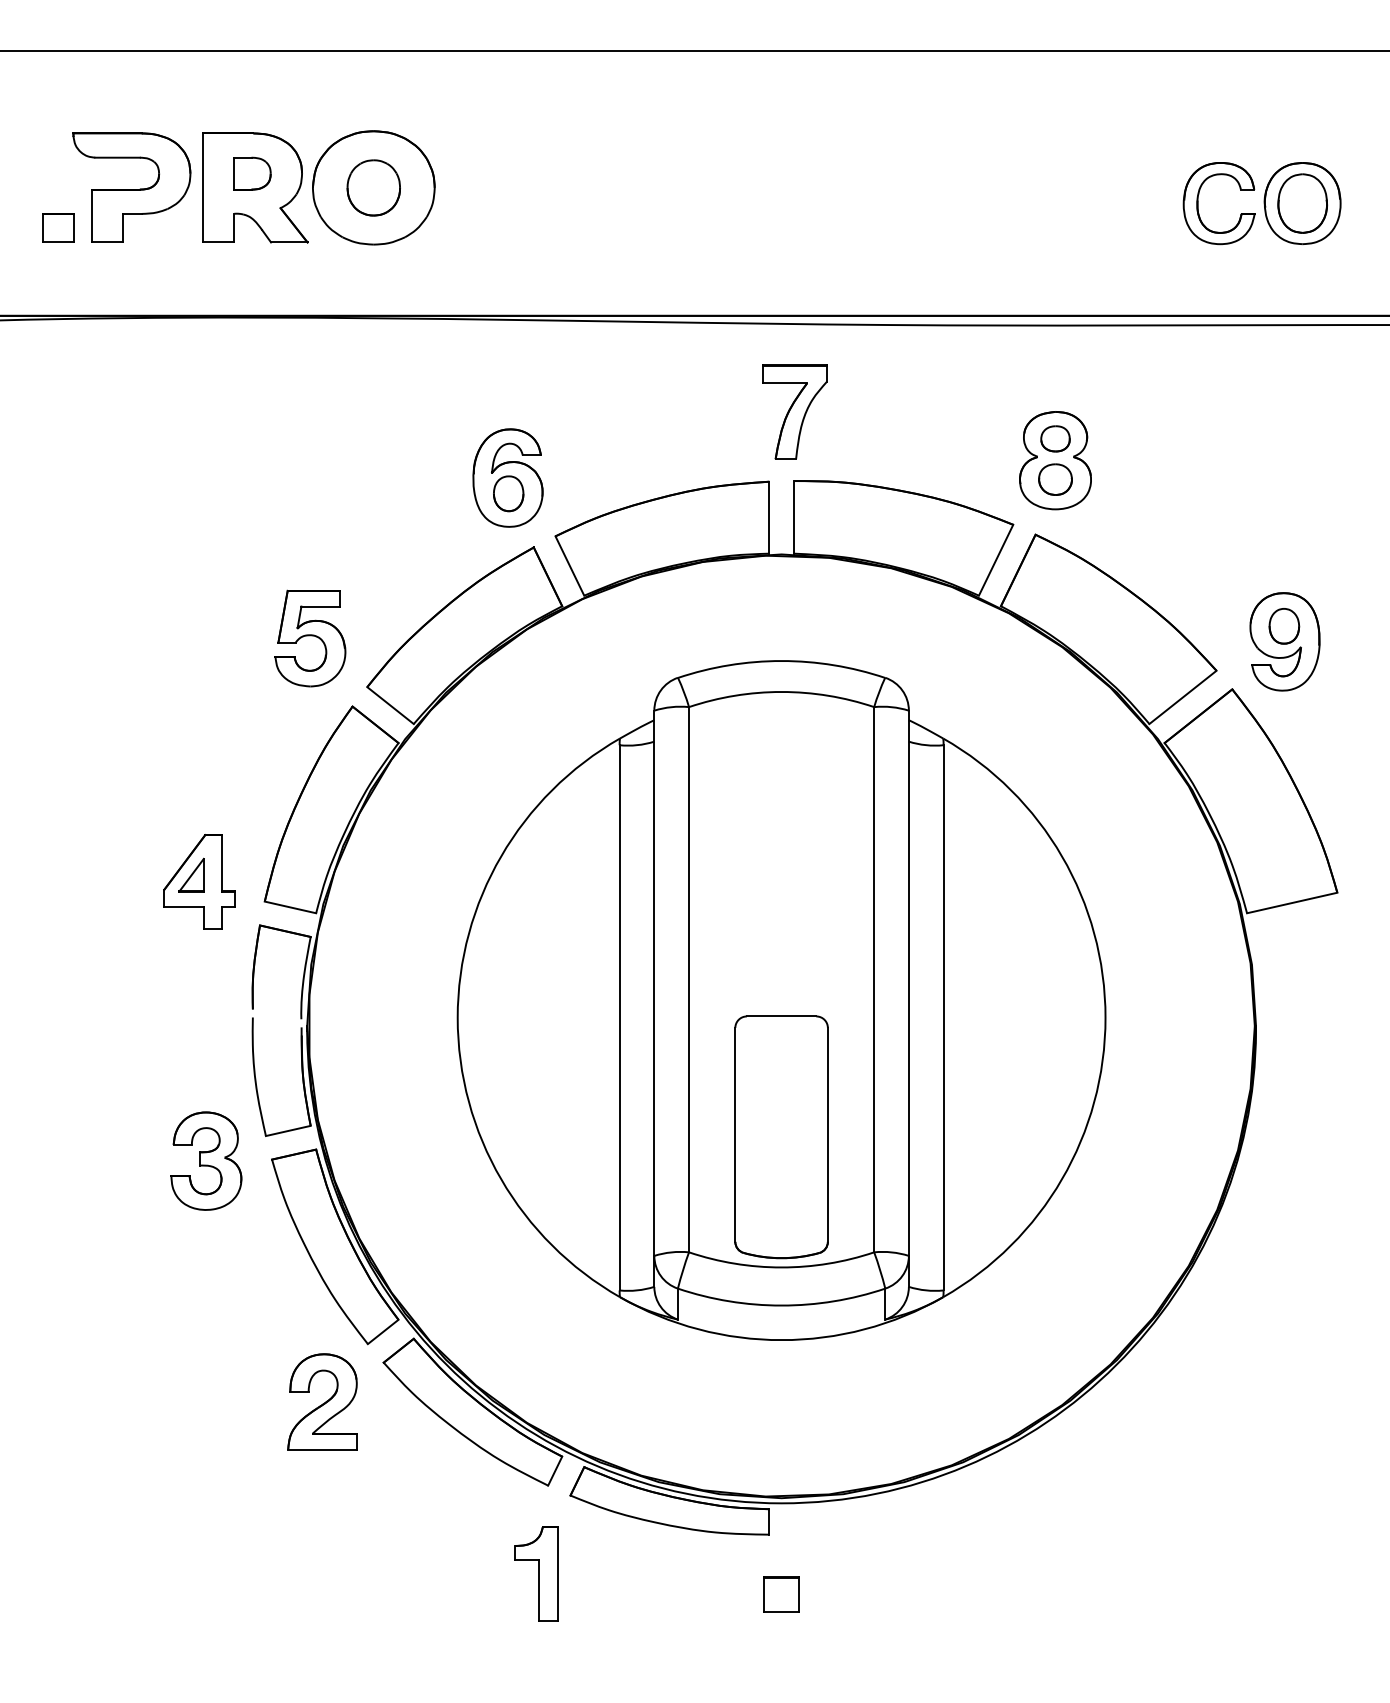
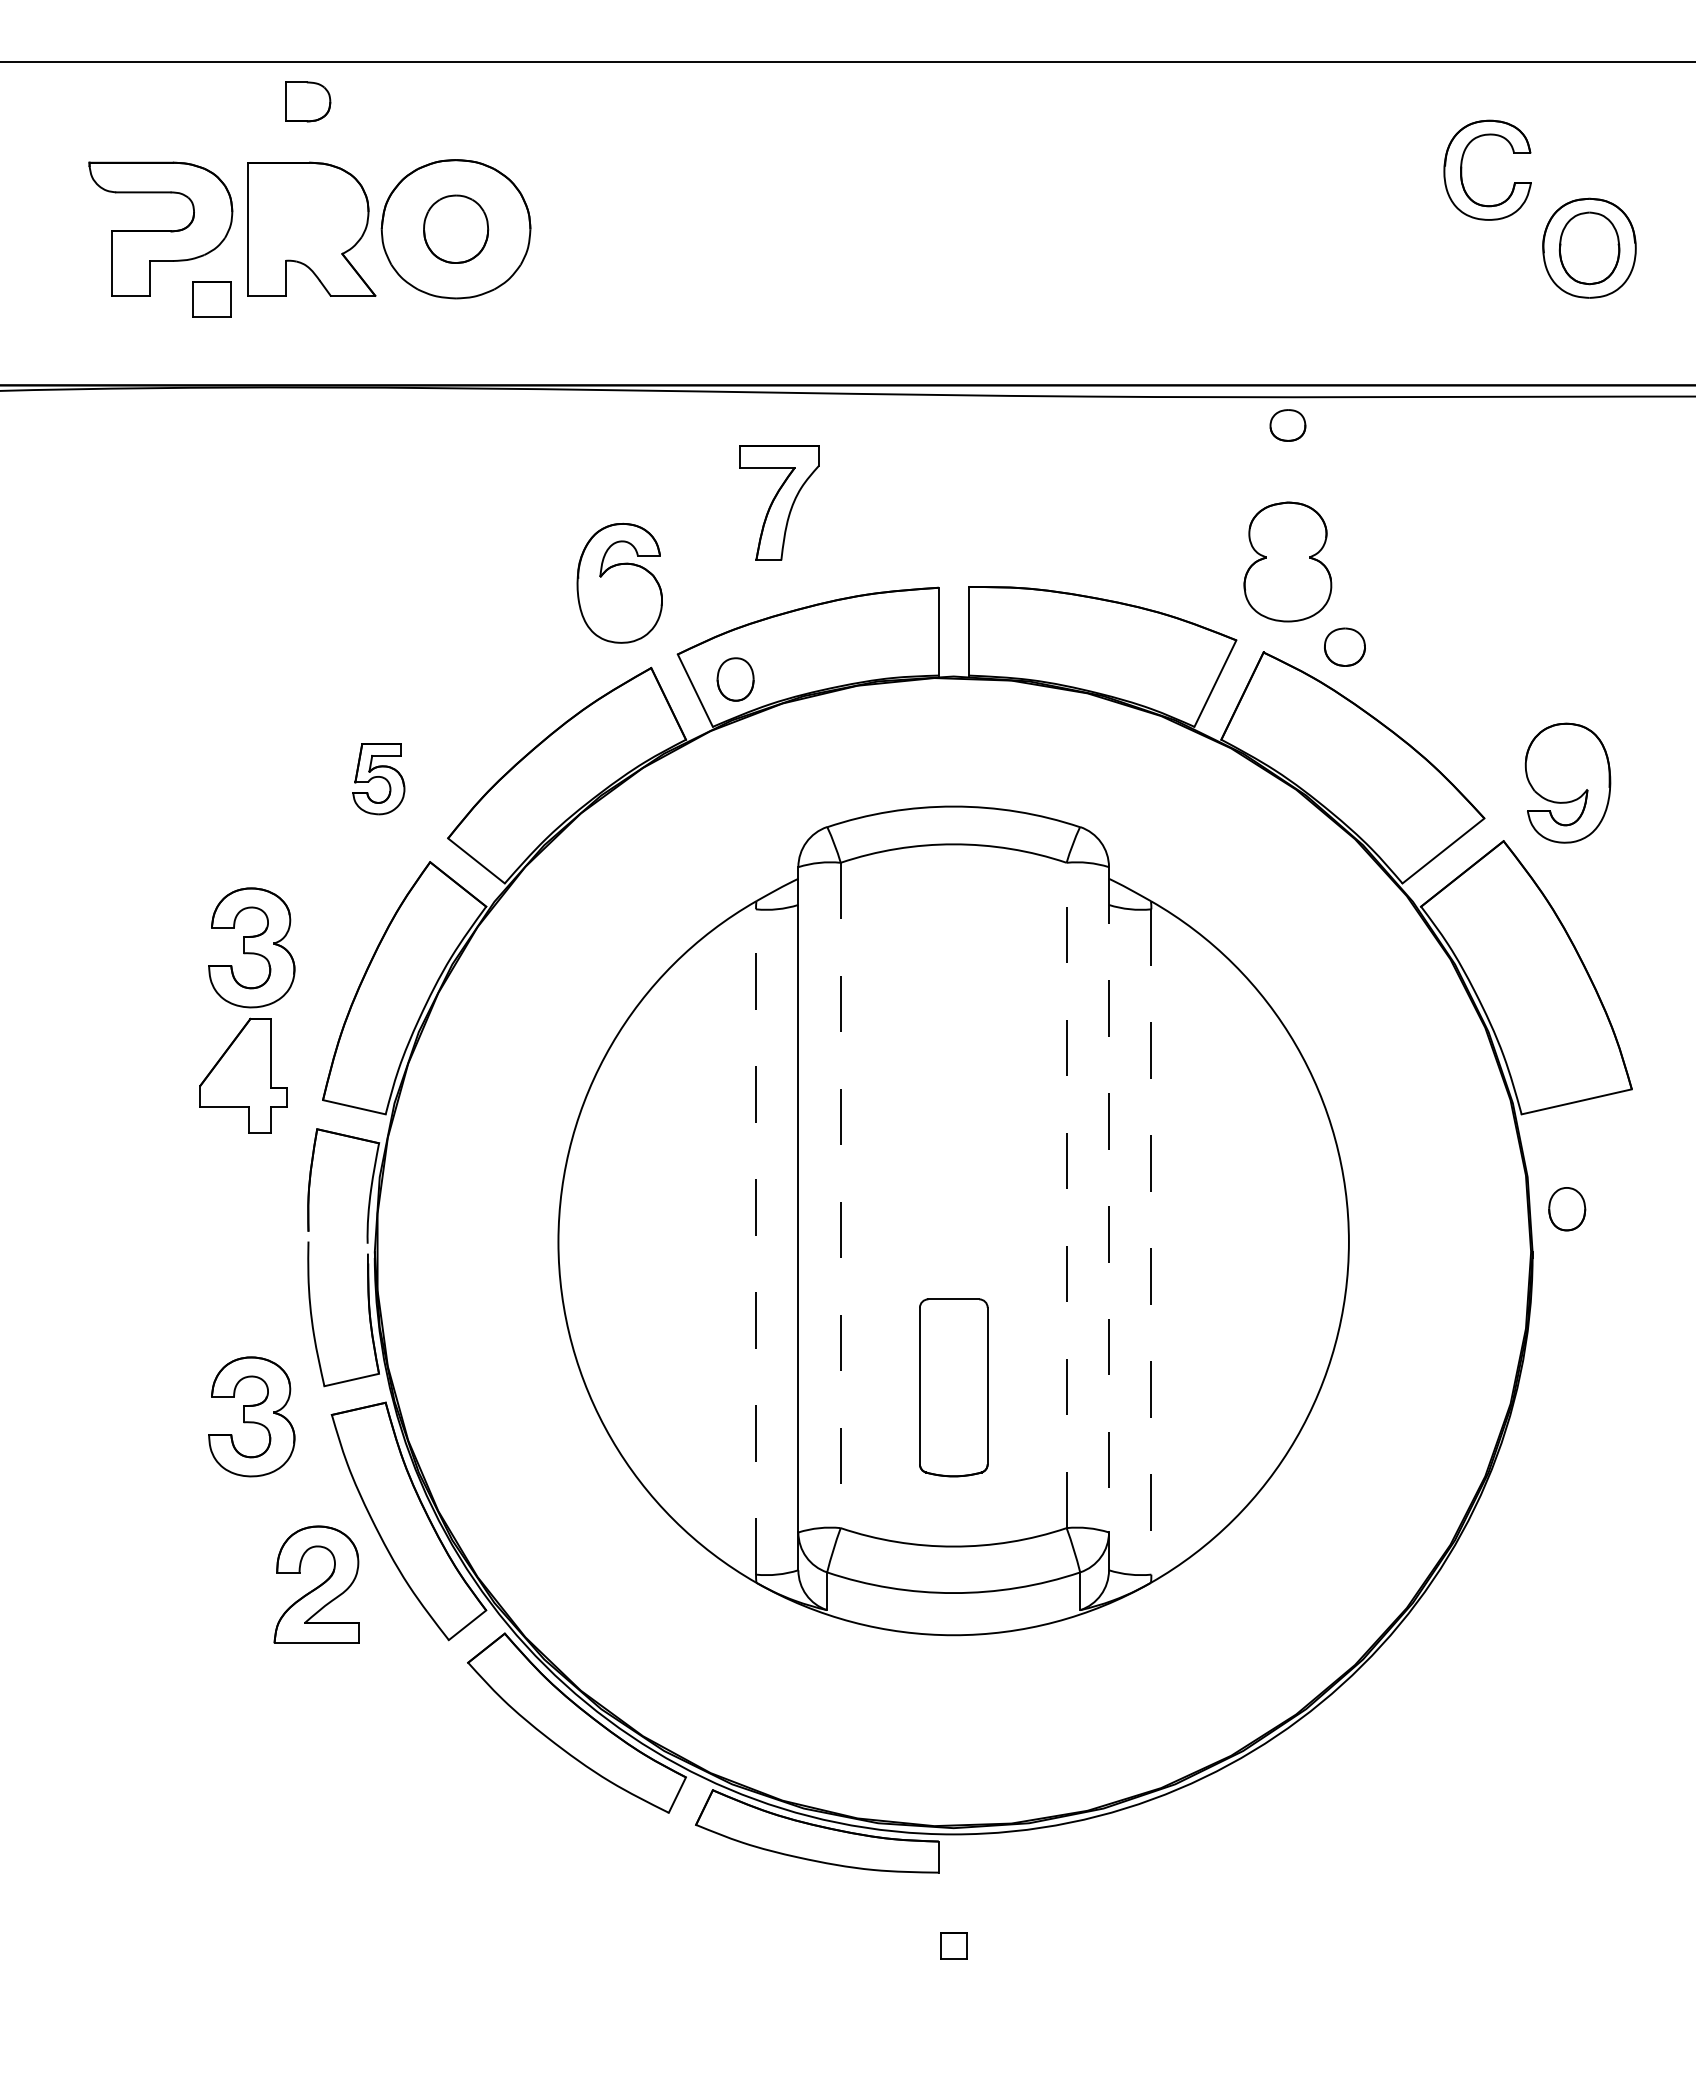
part: (252, 173) -> (308, 101), moved
part: (1198, 202) -> (1462, 169), moved
part: (57, 228) -> (211, 299), moved
part: (794, 411) -> (779, 502), moved
part: (1055, 438) -> (1287, 425), moved
part: (1055, 479) -> (1344, 646), moved
part: (508, 493) -> (735, 679), moved
part: (1284, 626) -> (1567, 1209), moved
part: (310, 638) -> (378, 779), size x0.6
part: (206, 776) -> (251, 947), added
part: (191, 874) -> (233, 1067), removed
line: (688, 979) -> (840, 1195), solid -> dashed
line: (874, 979) -> (1066, 1195), solid -> dashed
line: (909, 983) -> (1109, 1199), solid -> dashed
line: (620, 1017) -> (756, 1241), solid -> dashed
line: (943, 1017) -> (1151, 1241), solid -> dashed
part: (781, 1137) -> (953, 1387), size x0.6
part: (322, 1401) -> (316, 1584), moved
part: (536, 1573) -> (654, 1920), removed
part: (781, 1594) -> (953, 1945), size x0.6

